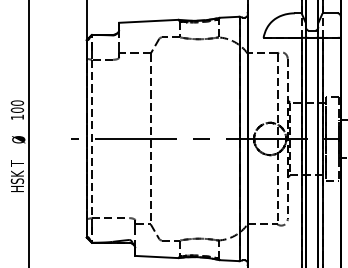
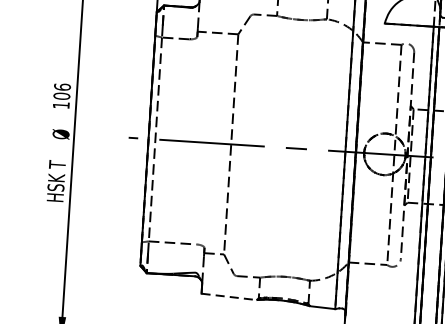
text: (16, 102) -> (61, 86), 100 -> 106
line: (156, 257) -> (228, 297), solid -> dashed

